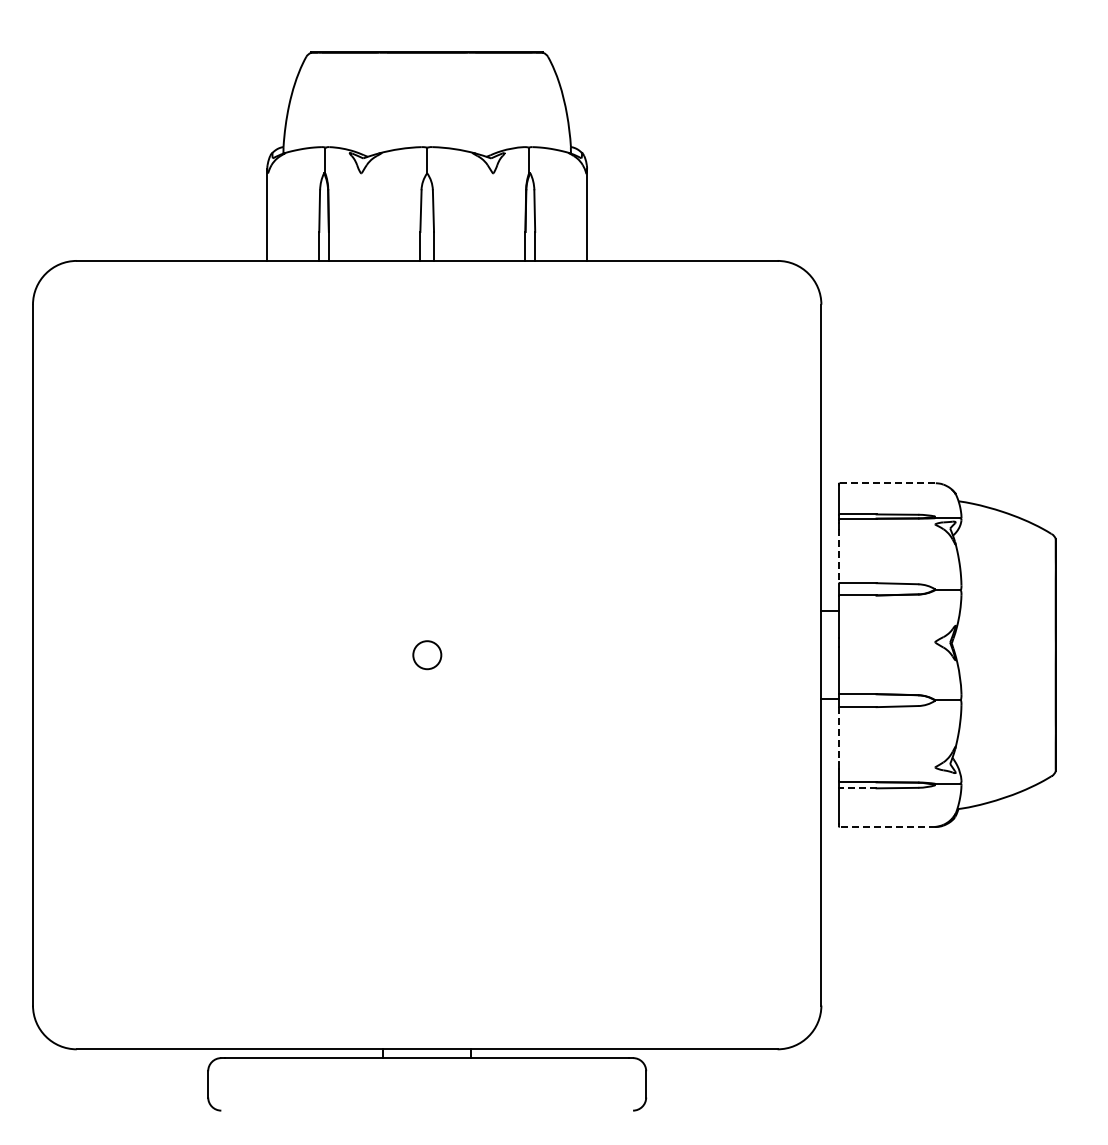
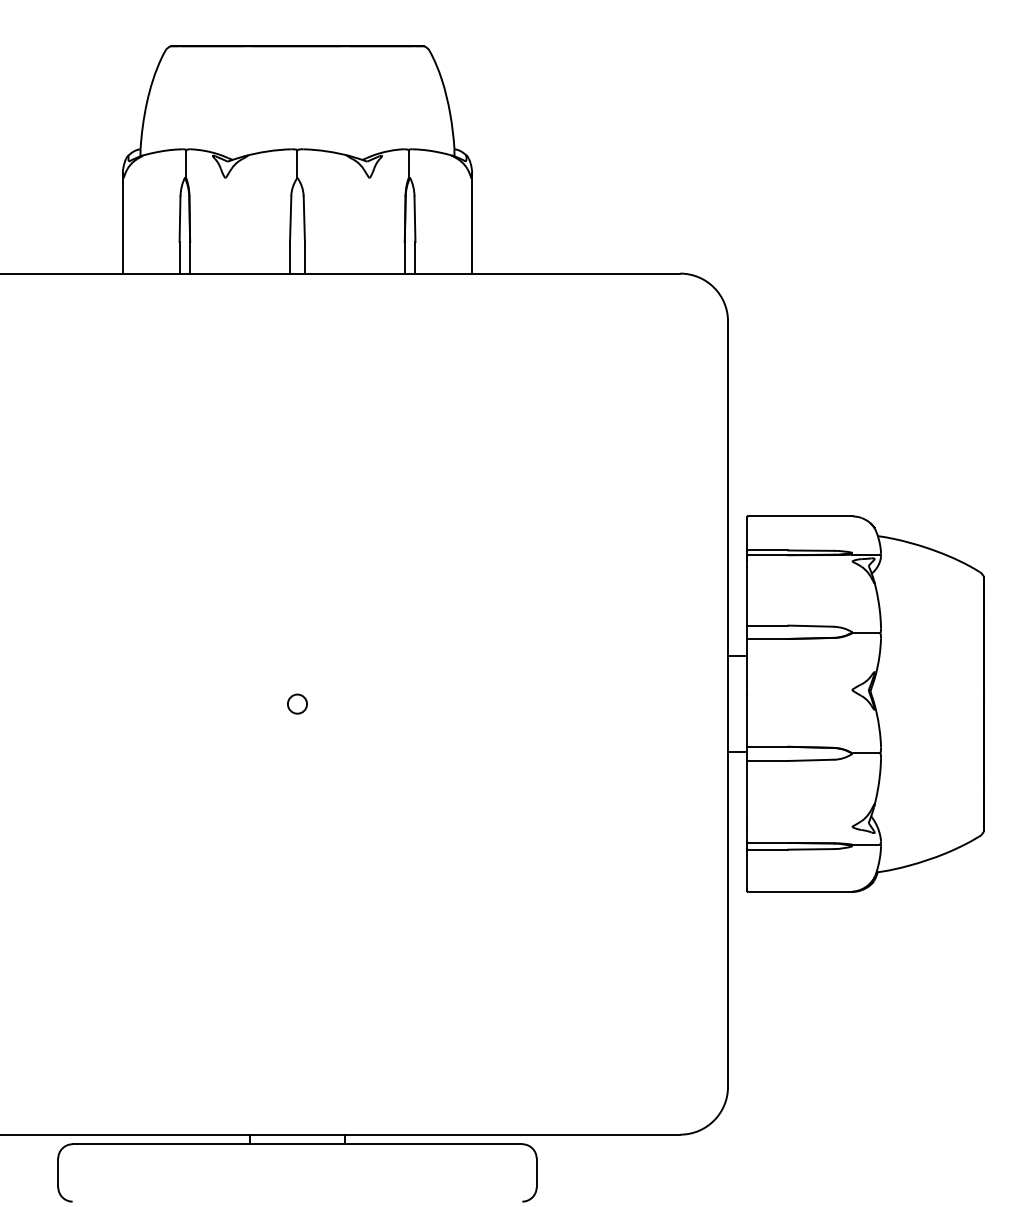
line: (888, 483) -> (801, 516), dashed -> solid
line: (838, 556) -> (746, 596), dashed -> solid
circle: (426, 654) -> (296, 703), size x0.62
line: (838, 734) -> (746, 790), dashed -> solid
line: (857, 788) -> (767, 849), dashed -> solid
line: (887, 827) -> (800, 892), dashed -> solid

